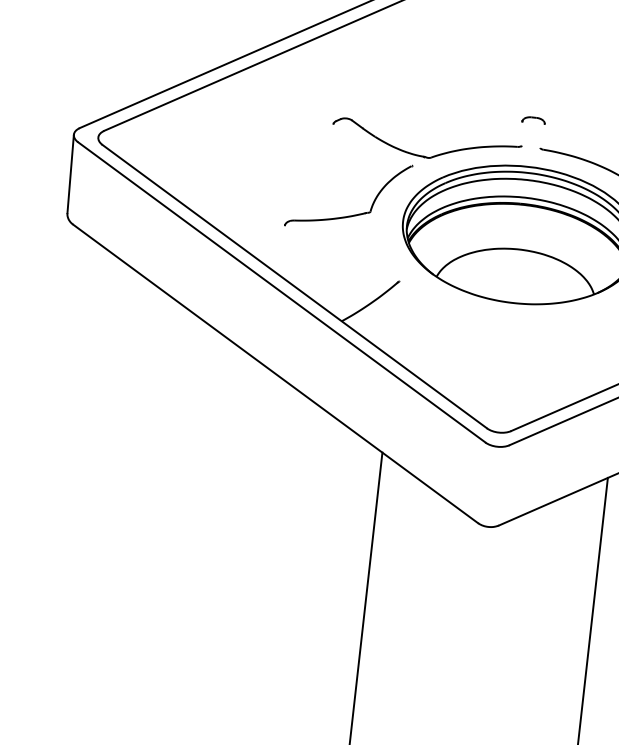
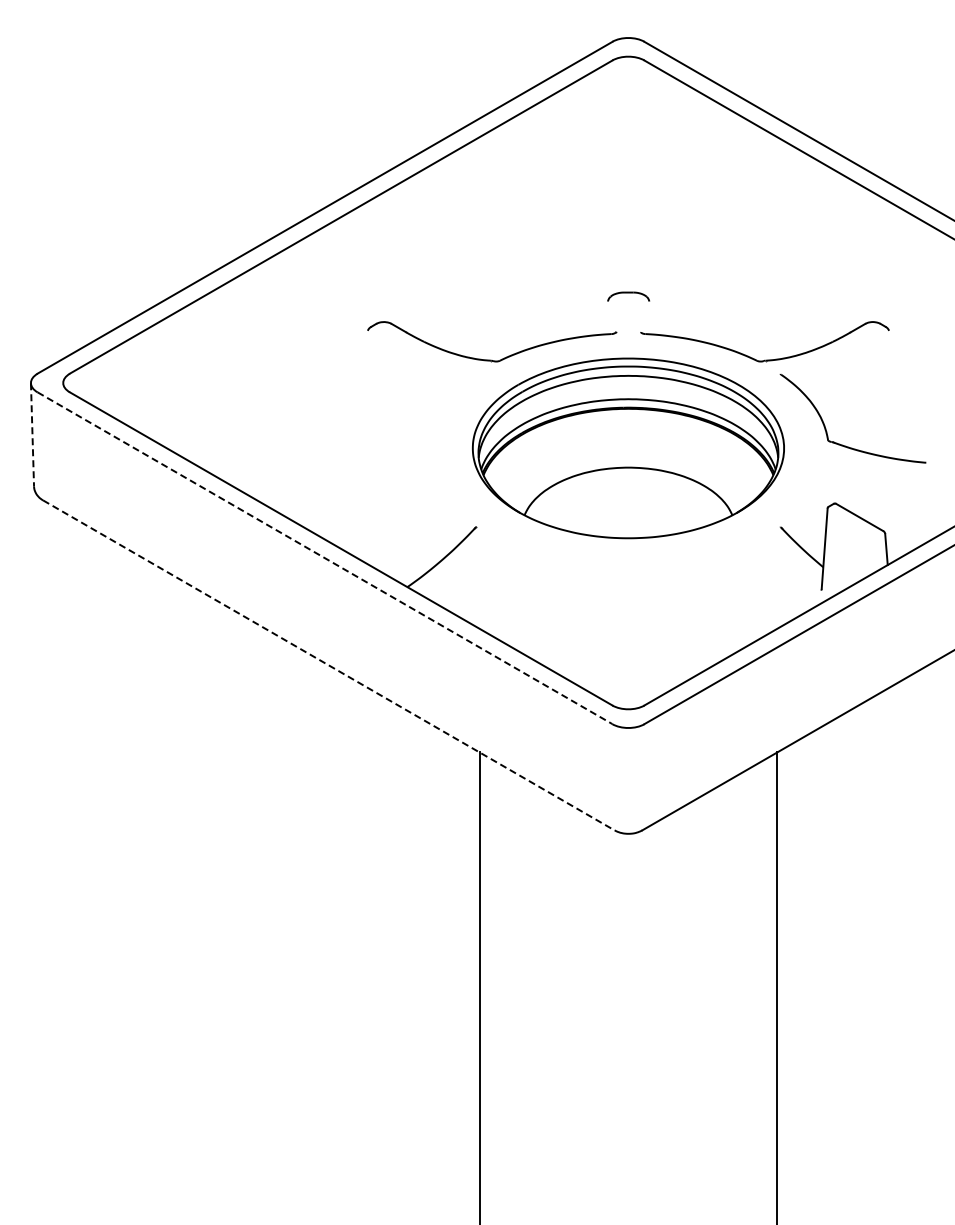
part: (533, 119) -> (627, 295), size x1.4
line: (70, 173) -> (32, 434), solid -> dashed
part: (351, 215) -> (404, 447), removed
line: (281, 292) -> (324, 558), solid -> dashed
line: (275, 373) -> (328, 665), solid -> dashed

